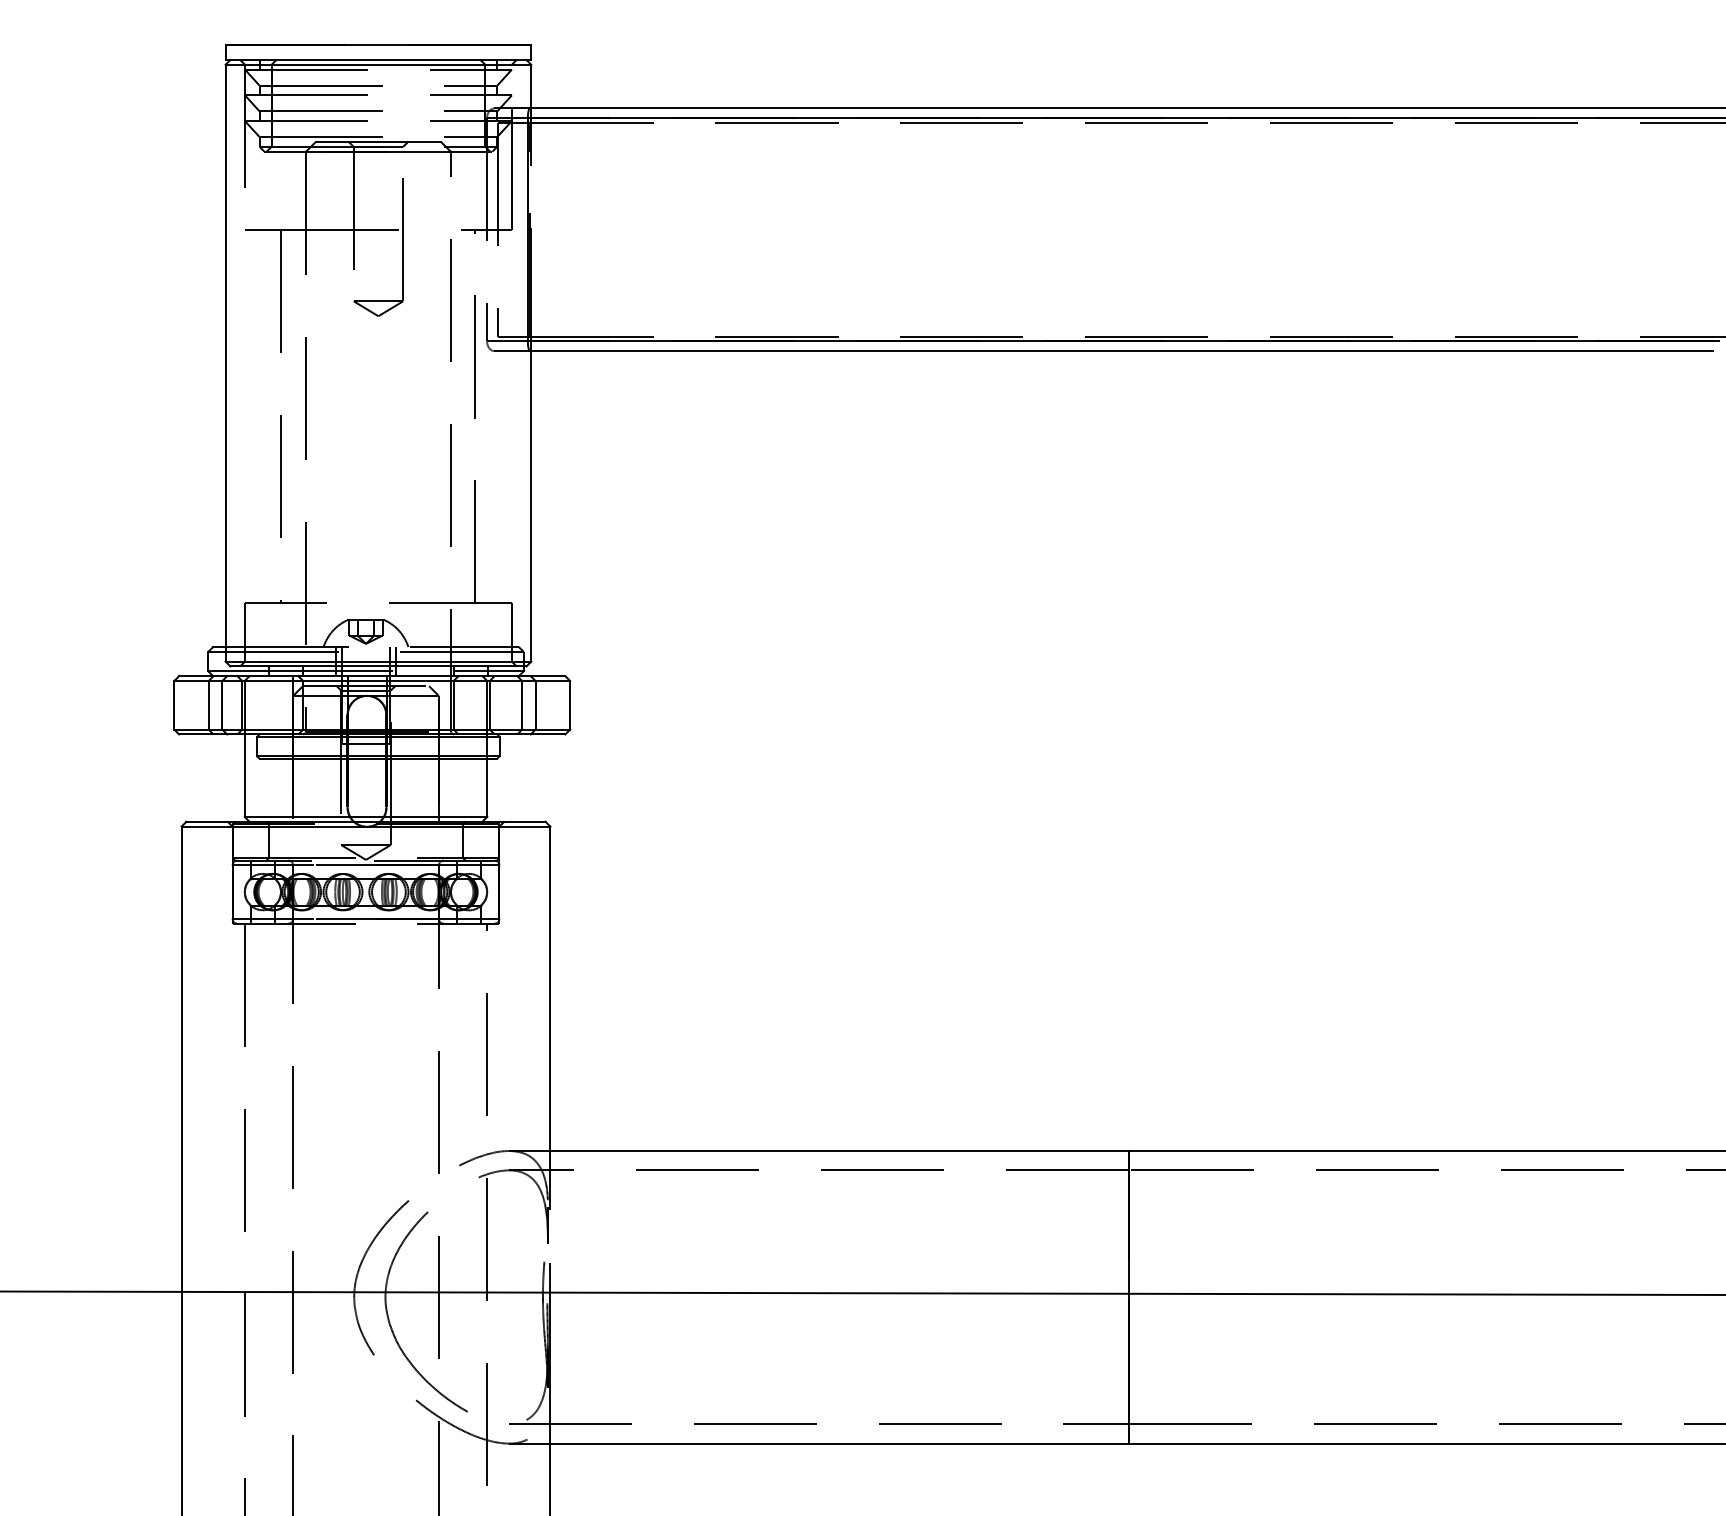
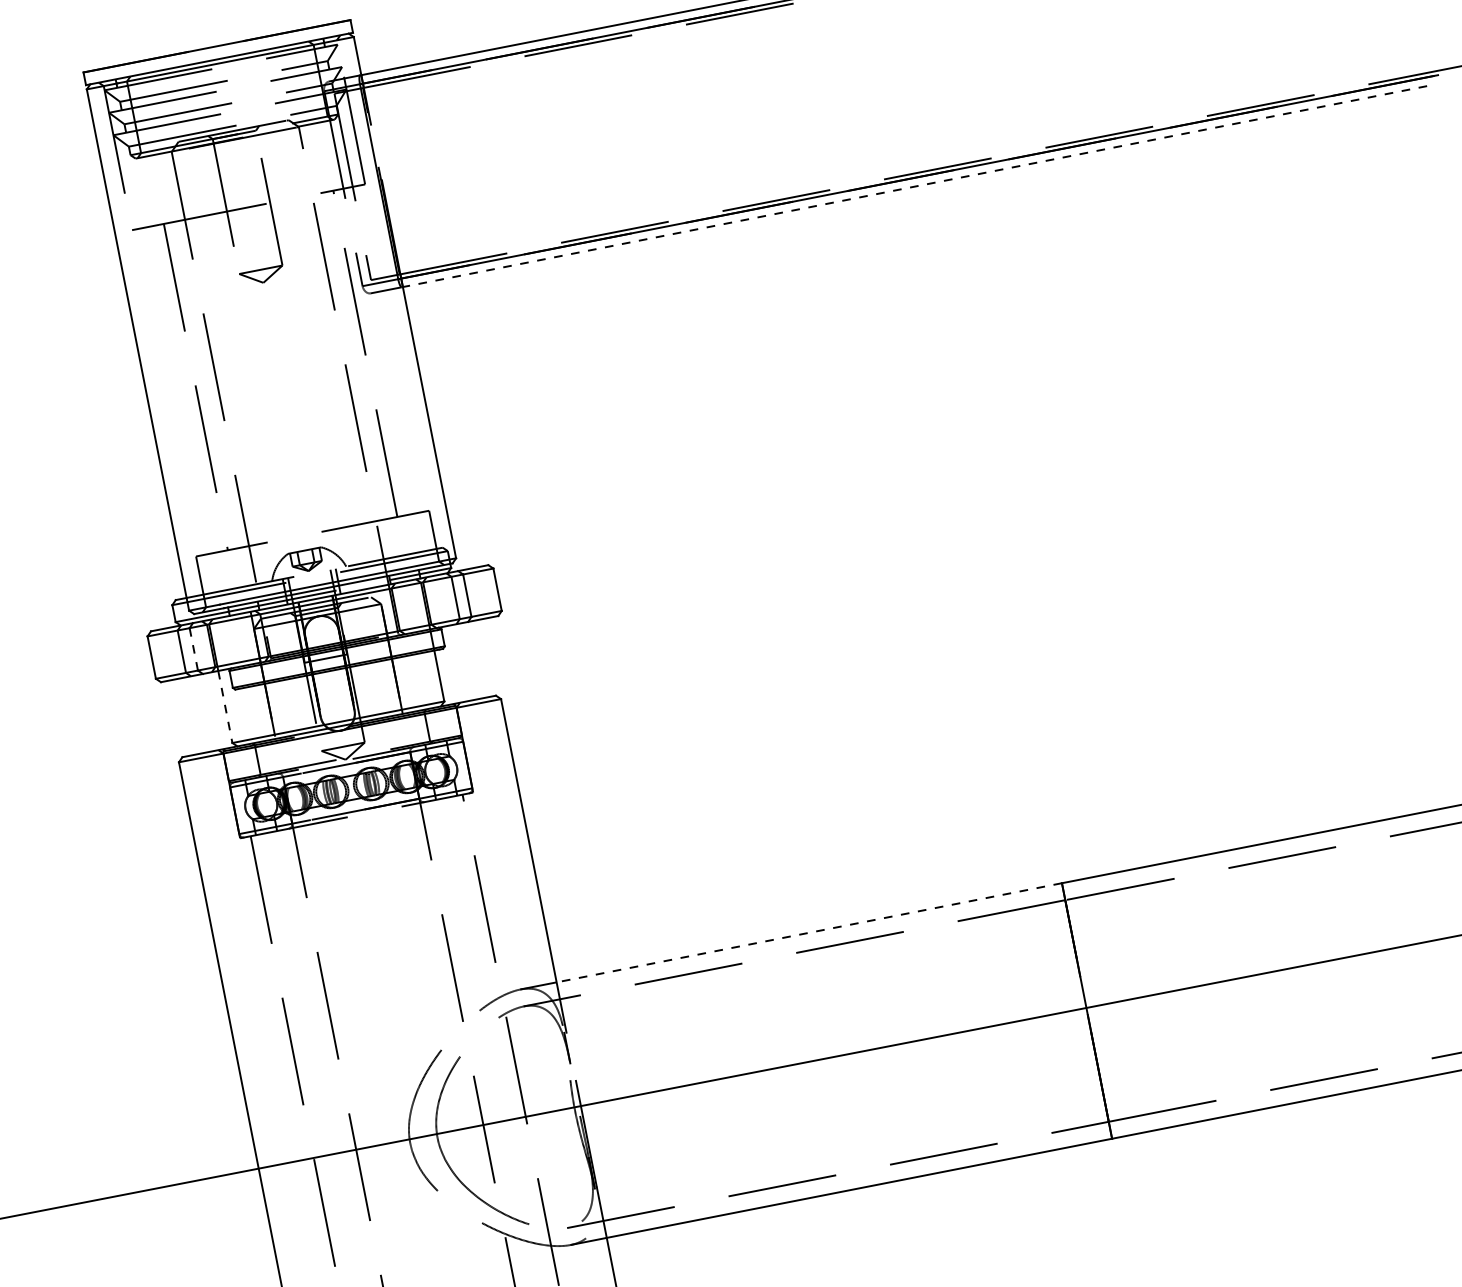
line: (1121, 351) -> (918, 186), solid -> dashed
line: (222, 705) -> (193, 649), solid -> dashed
line: (244, 776) -> (225, 707), solid -> dashed
line: (839, 1150) -> (809, 932), solid -> dashed

